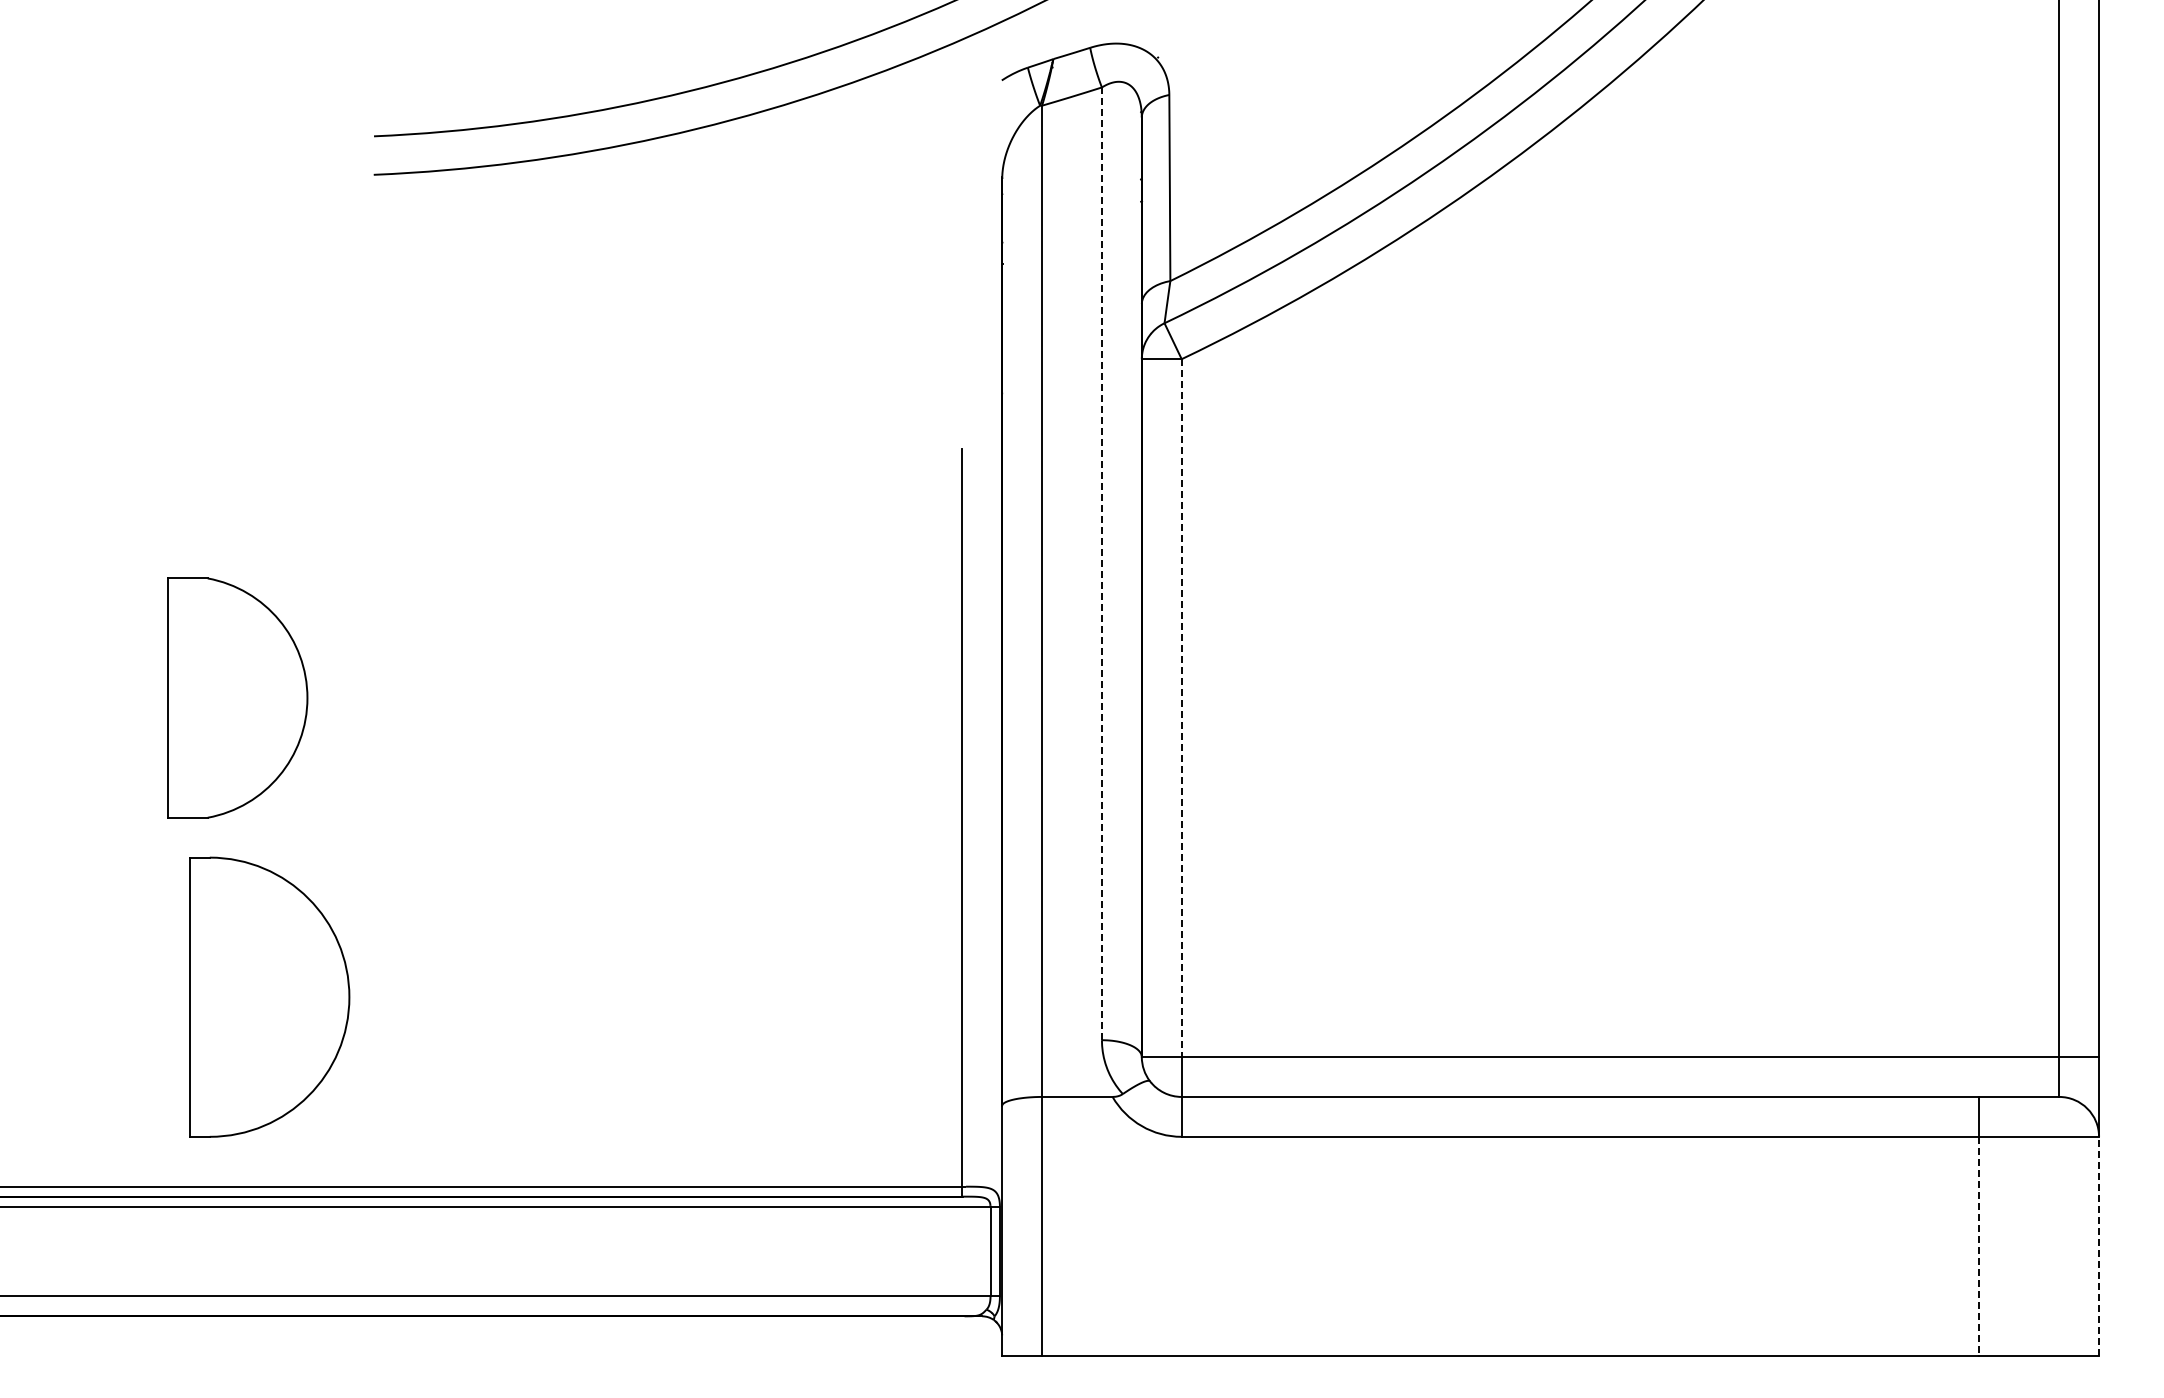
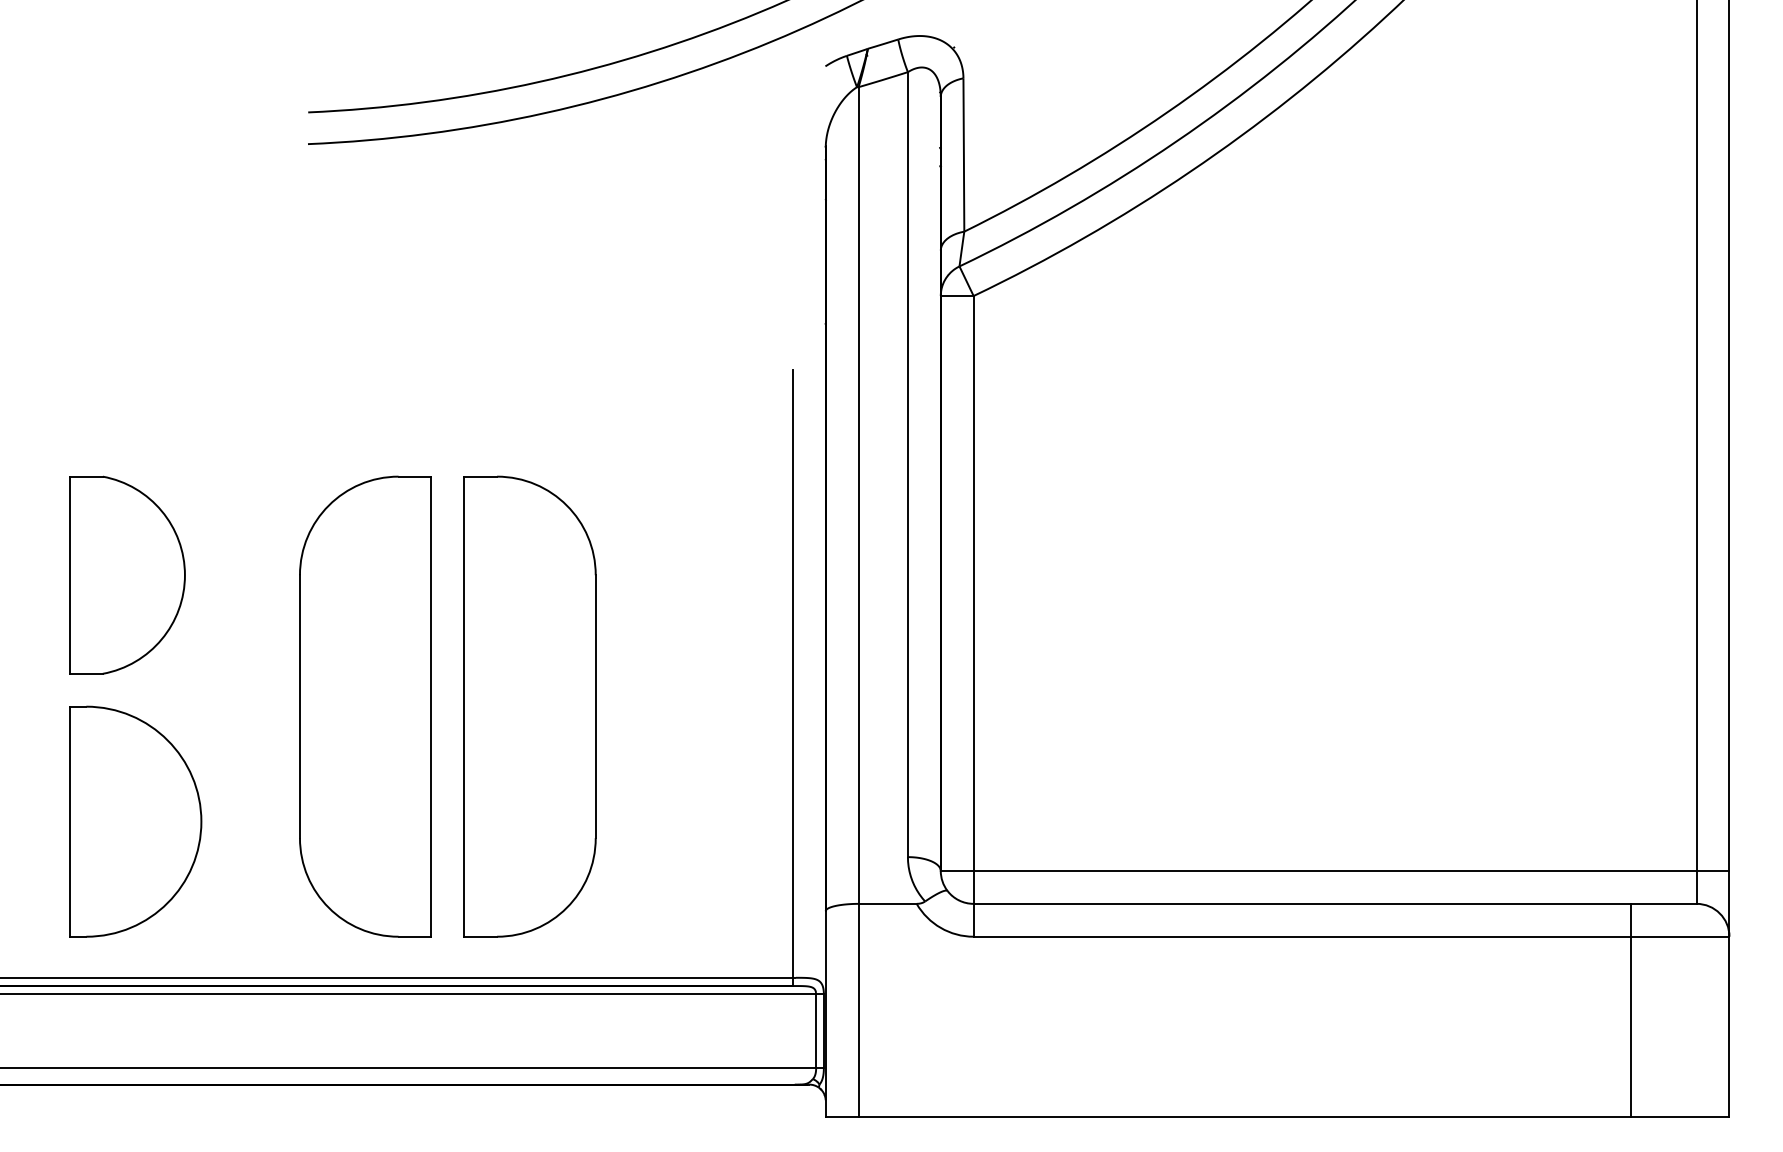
line: (1101, 563) -> (907, 464), dashed -> solid
part: (237, 697) -> (127, 574), moved
line: (1181, 708) -> (973, 583), dashed -> solid
part: (443, 857) -> (365, 706), added
part: (642, 857) -> (529, 706), added
part: (269, 996) -> (135, 821), moved
line: (1979, 1246) -> (1630, 1027), dashed -> solid
line: (2099, 1246) -> (1729, 1027), dashed -> solid

